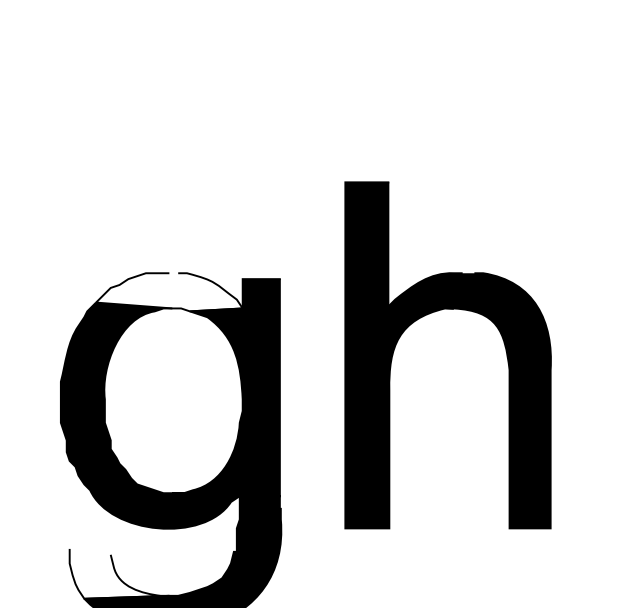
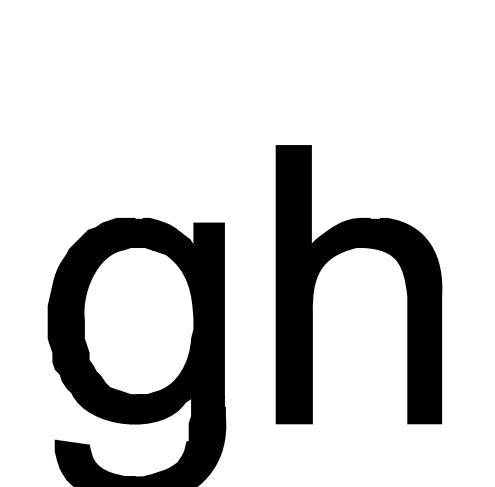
fill: (169, 291) -> (135, 233), added
fill: (119, 573) -> (95, 459), added

